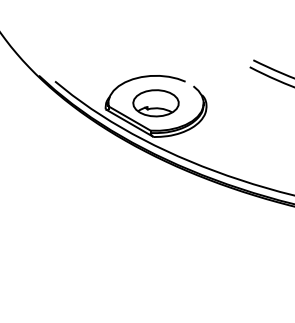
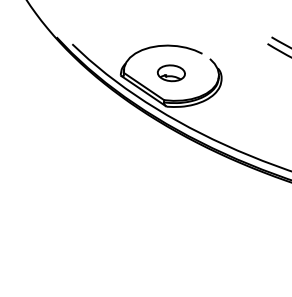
part: (155, 103) -> (170, 73), size x0.6

